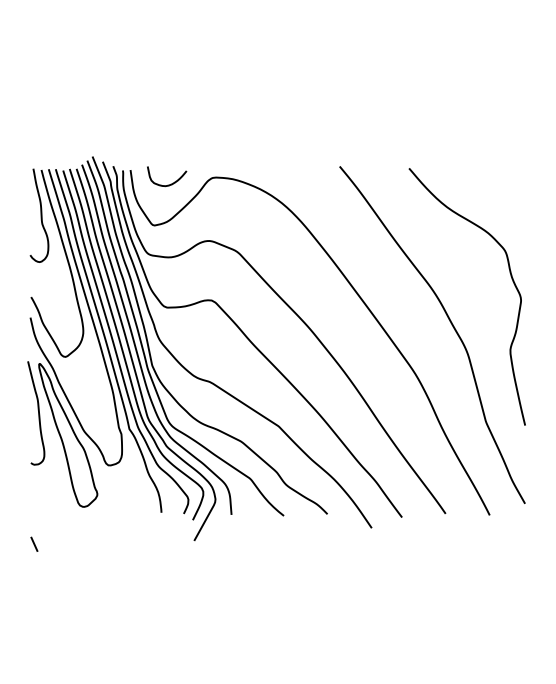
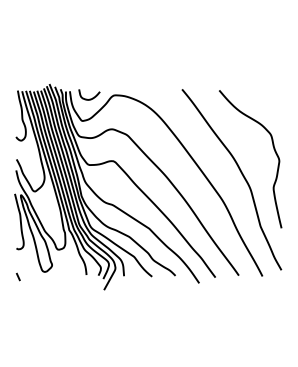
line: (34, 543) -> (18, 276), moved

